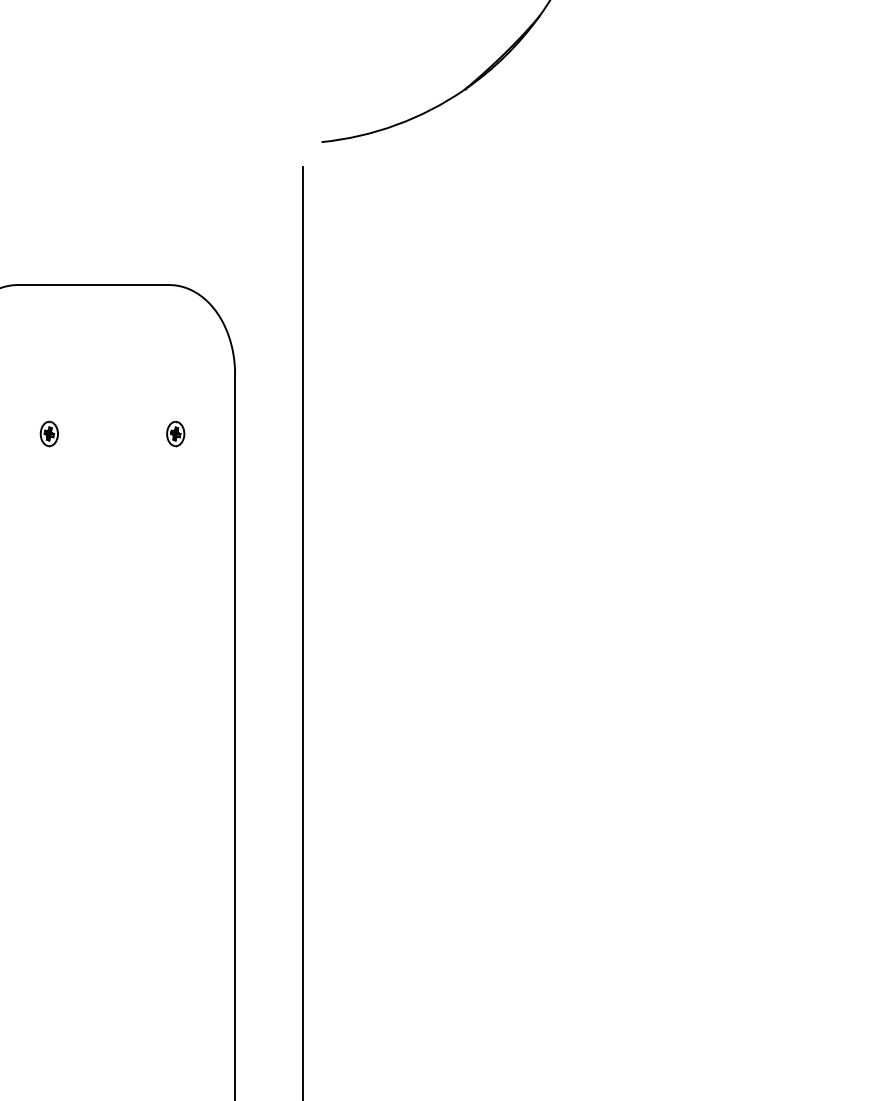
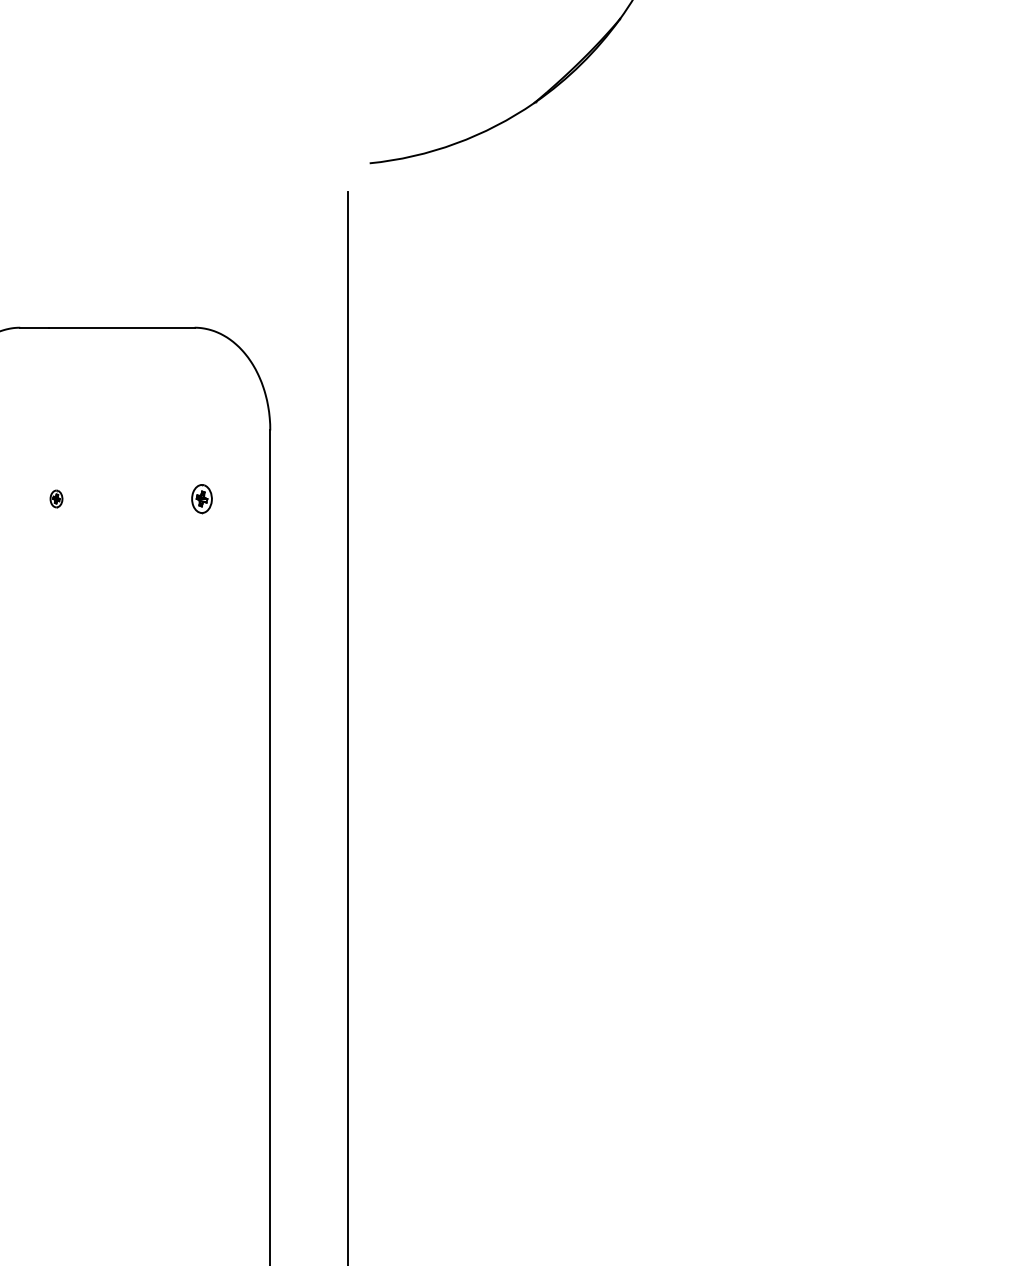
part: (48, 433) -> (55, 498), size x0.6

